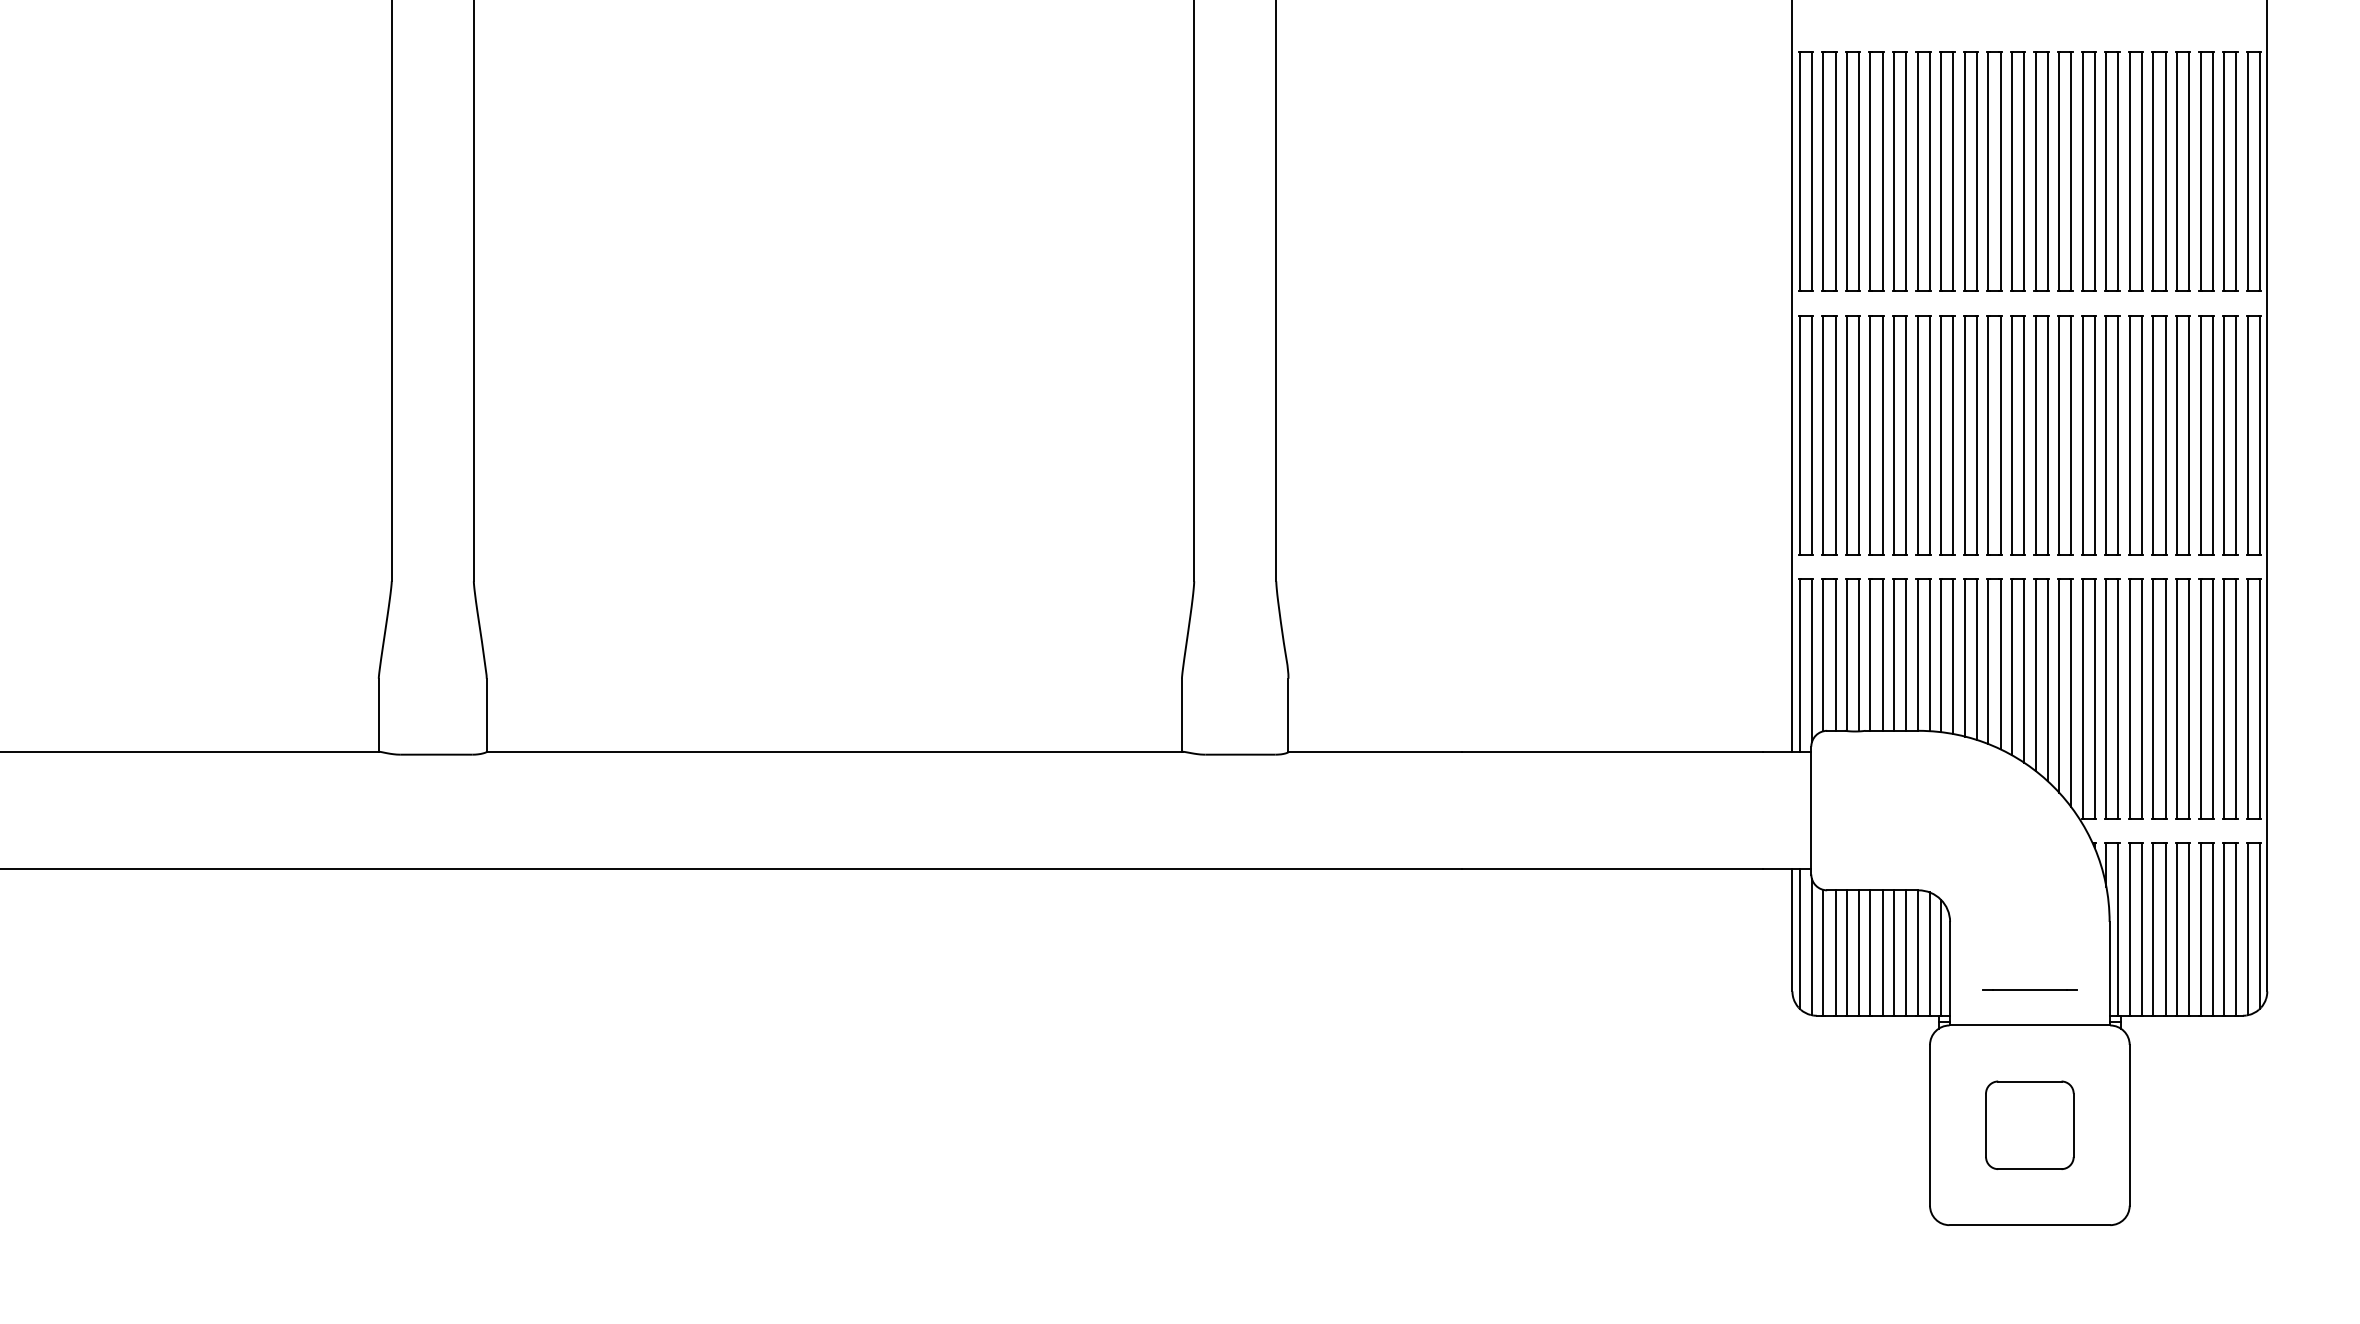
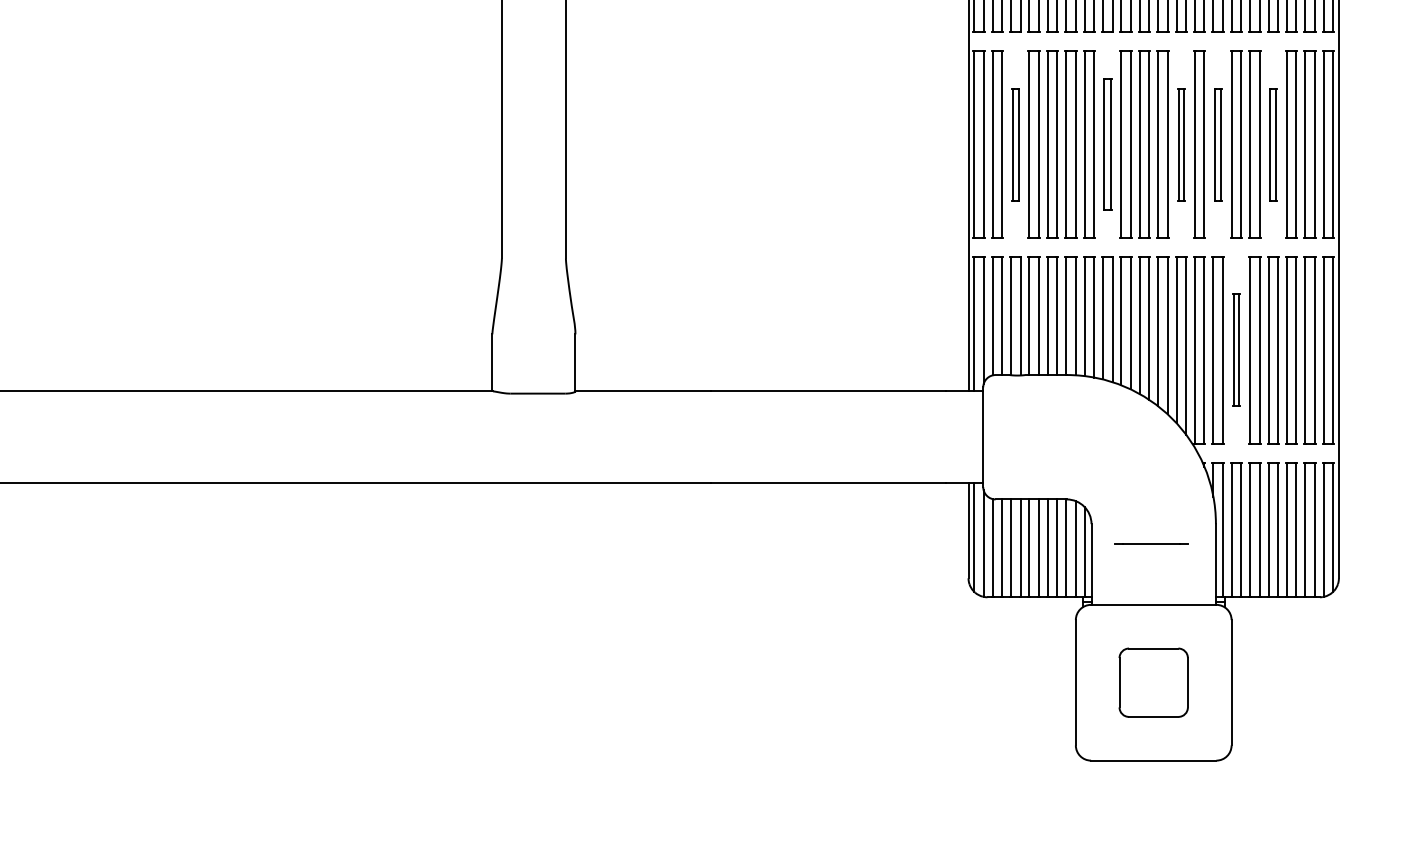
part: (1852, 435) -> (1015, 144), size x0.6
part: (1970, 435) -> (1107, 144), size x0.7
part: (2065, 435) -> (1181, 144), size x0.6
part: (2112, 435) -> (1218, 144), size x0.6
part: (2182, 435) -> (1272, 144), size x0.6
part: (2135, 698) -> (1236, 349), size x0.6
line: (2029, 989) -> (1151, 543), moved

